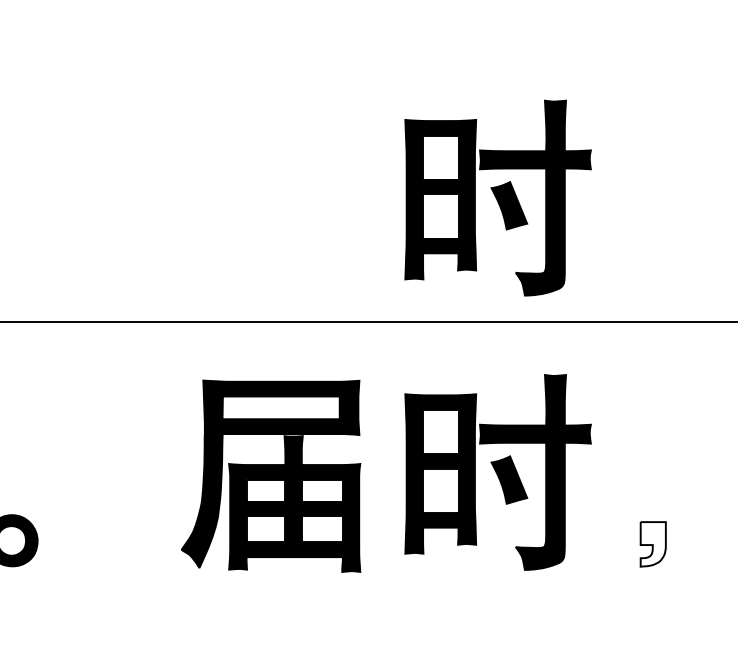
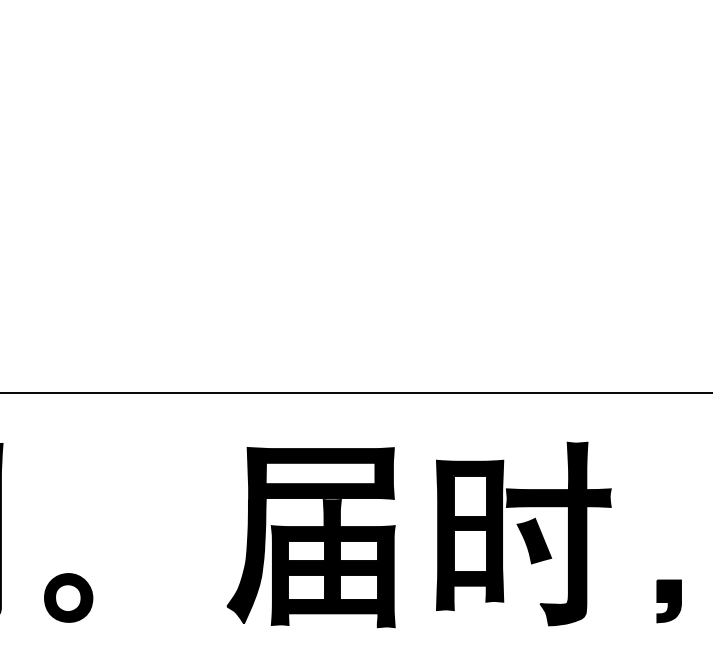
part: (497, 197) -> (523, 276), removed
fill: (652, 544) -> (668, 601), added

